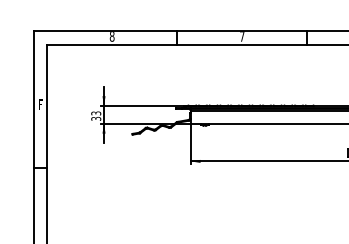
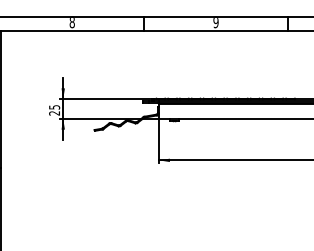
text: (241, 36) -> (215, 22), 7 -> 9
text: (96, 115) -> (54, 109), 33 -> 25

